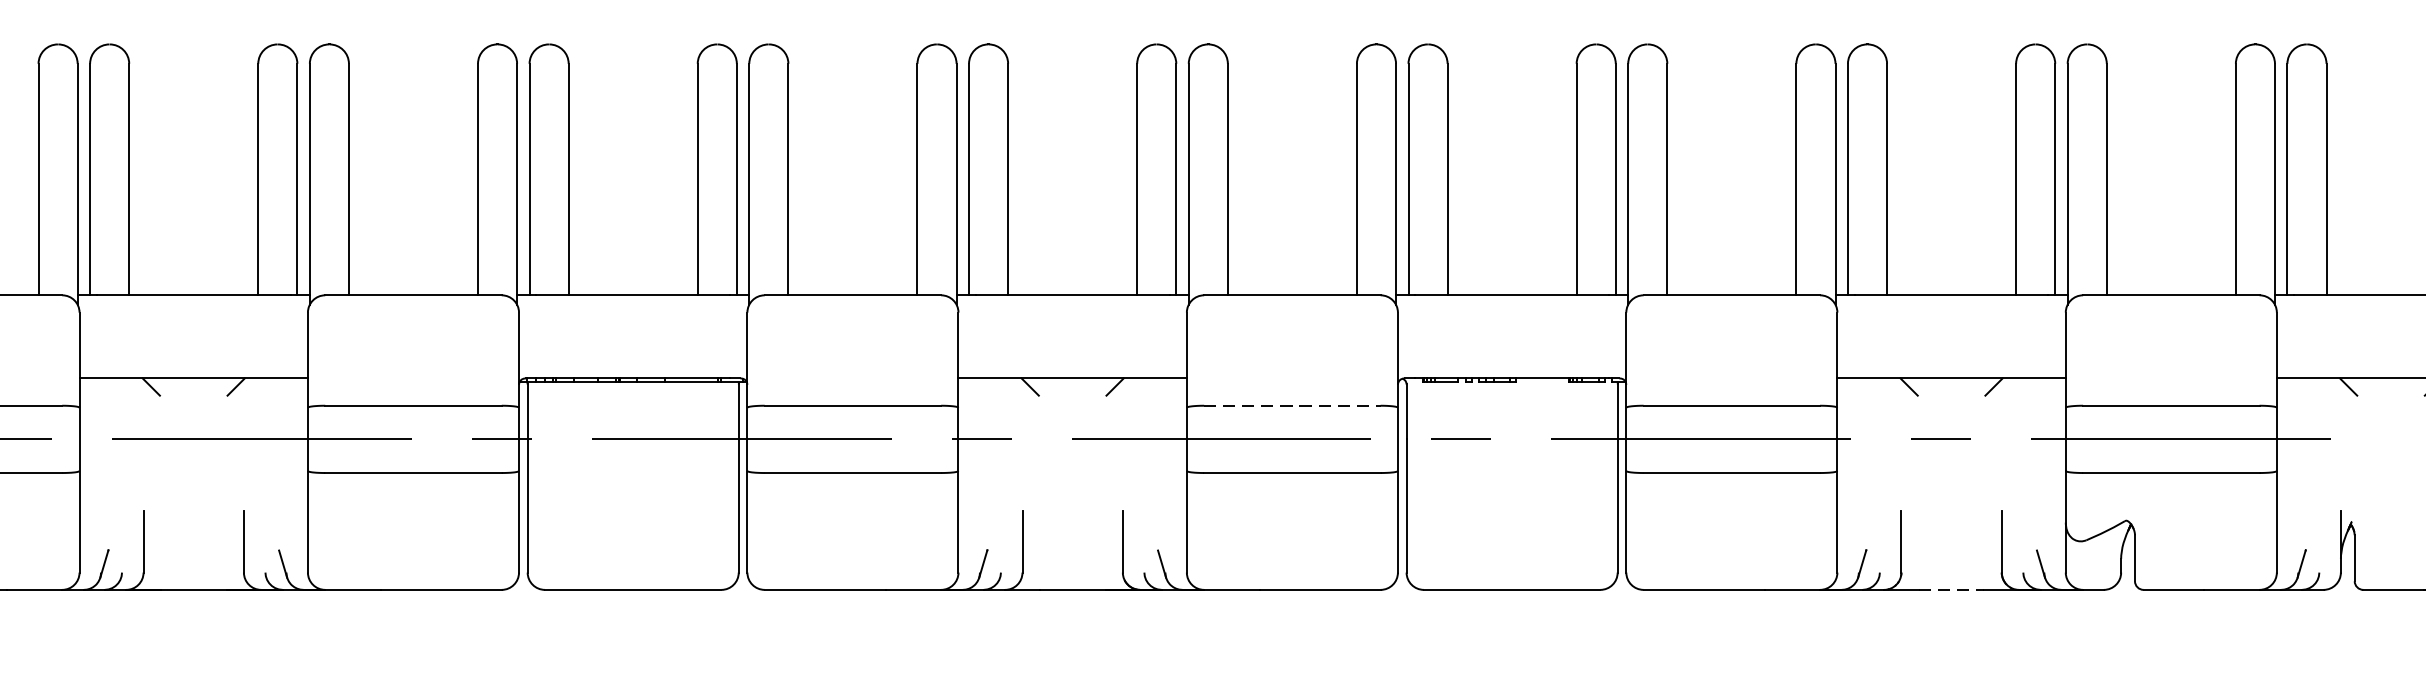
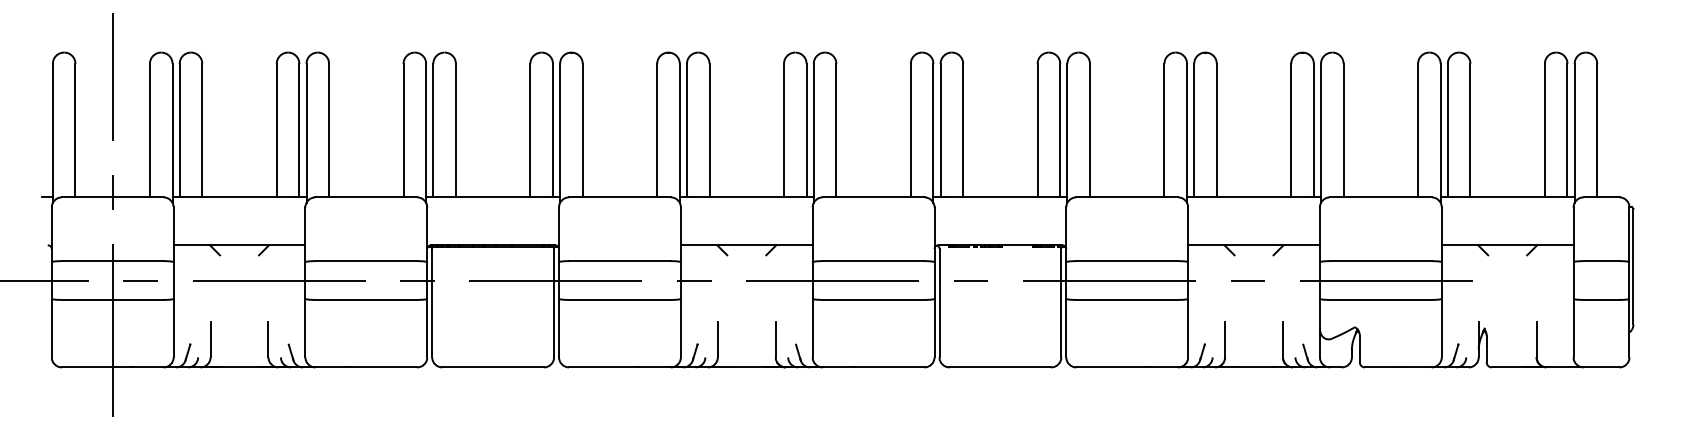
line: (1292, 406) -> (873, 261), dashed -> solid
line: (1952, 590) -> (1254, 367), dashed -> solid

